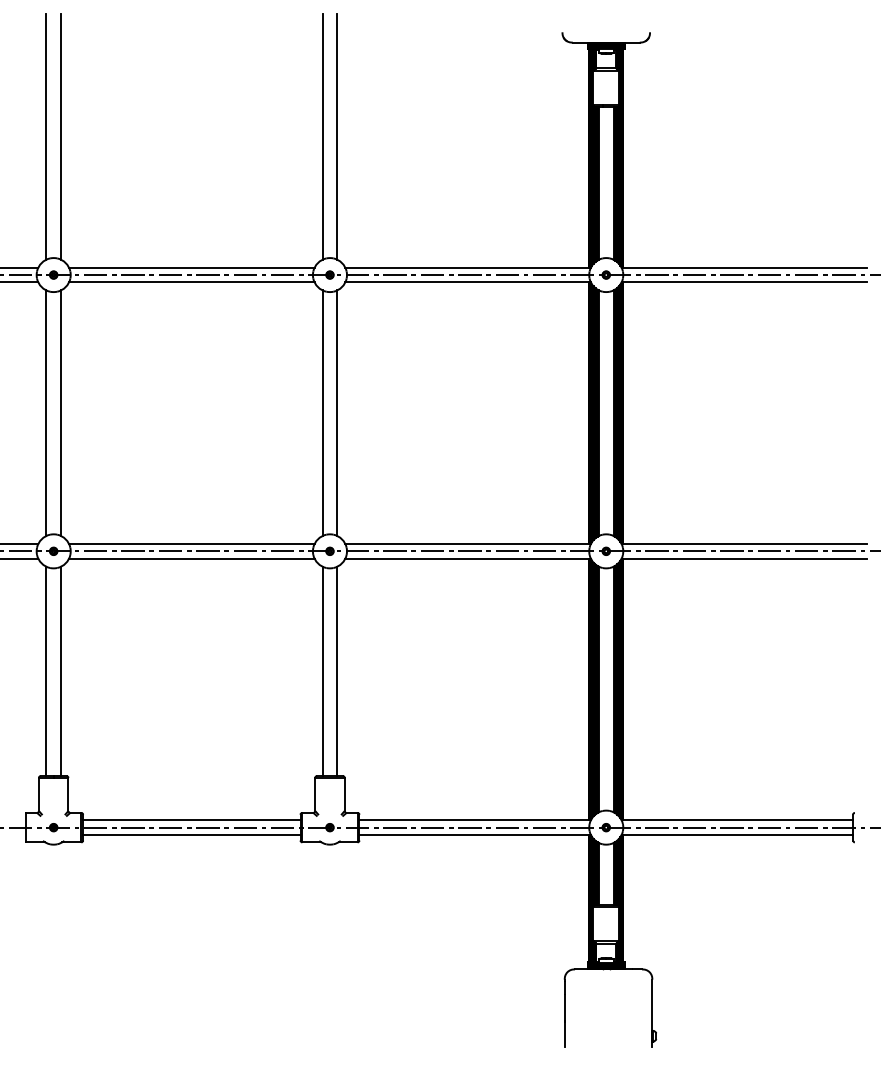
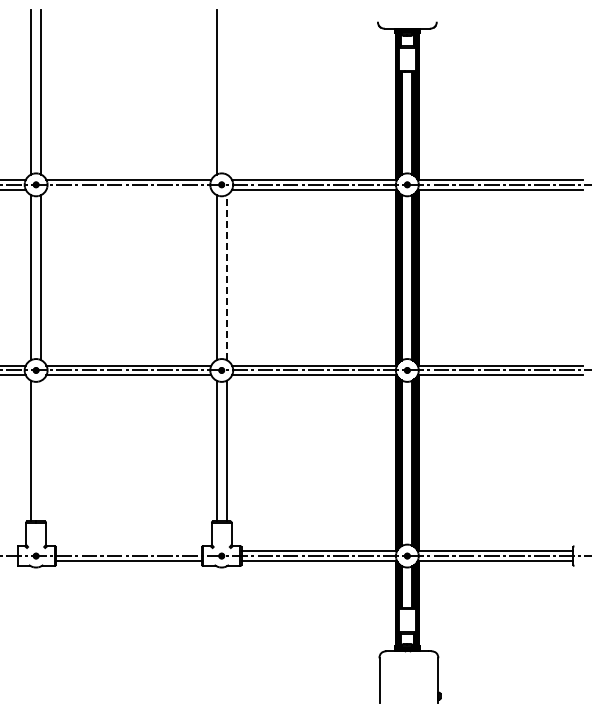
line: (337, 136) -> (226, 91), removed
line: (191, 281) -> (128, 189), removed
line: (337, 412) -> (226, 277), solid -> dashed
line: (61, 670) -> (41, 450), removed
line: (191, 820) -> (128, 551), removed

